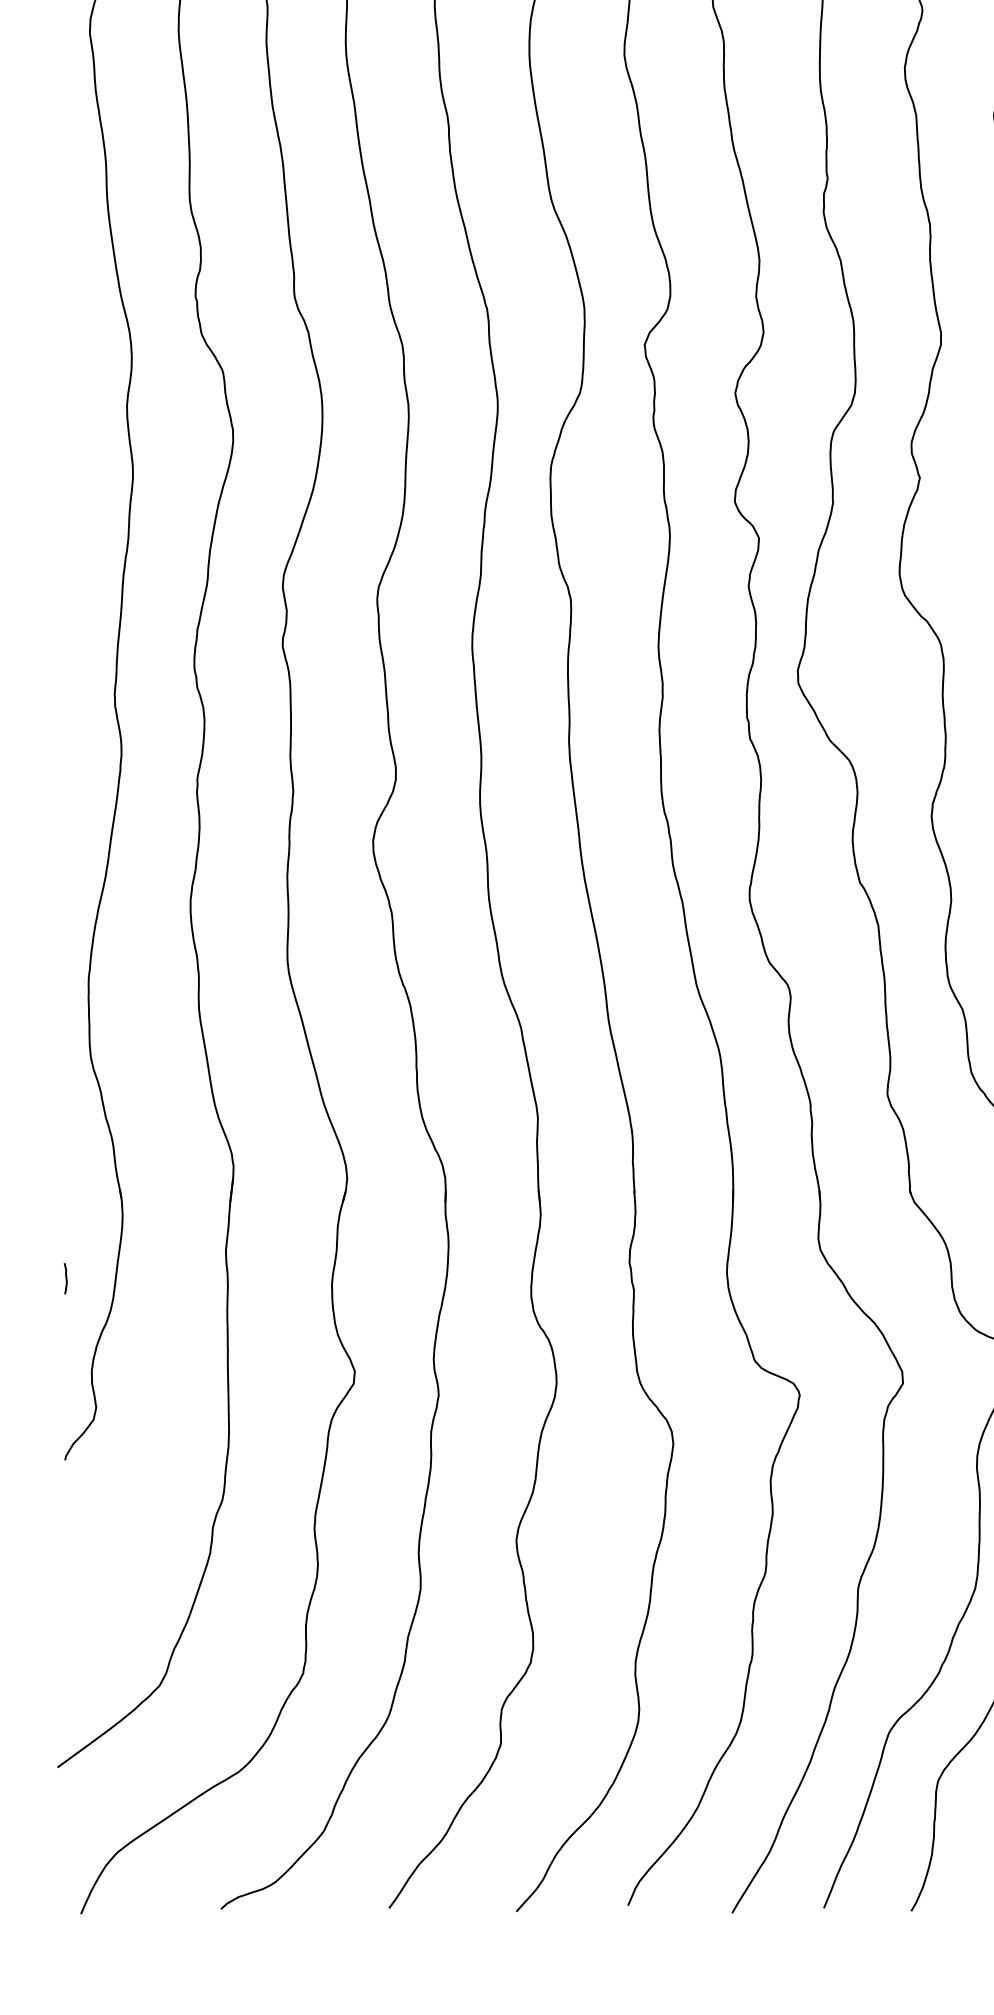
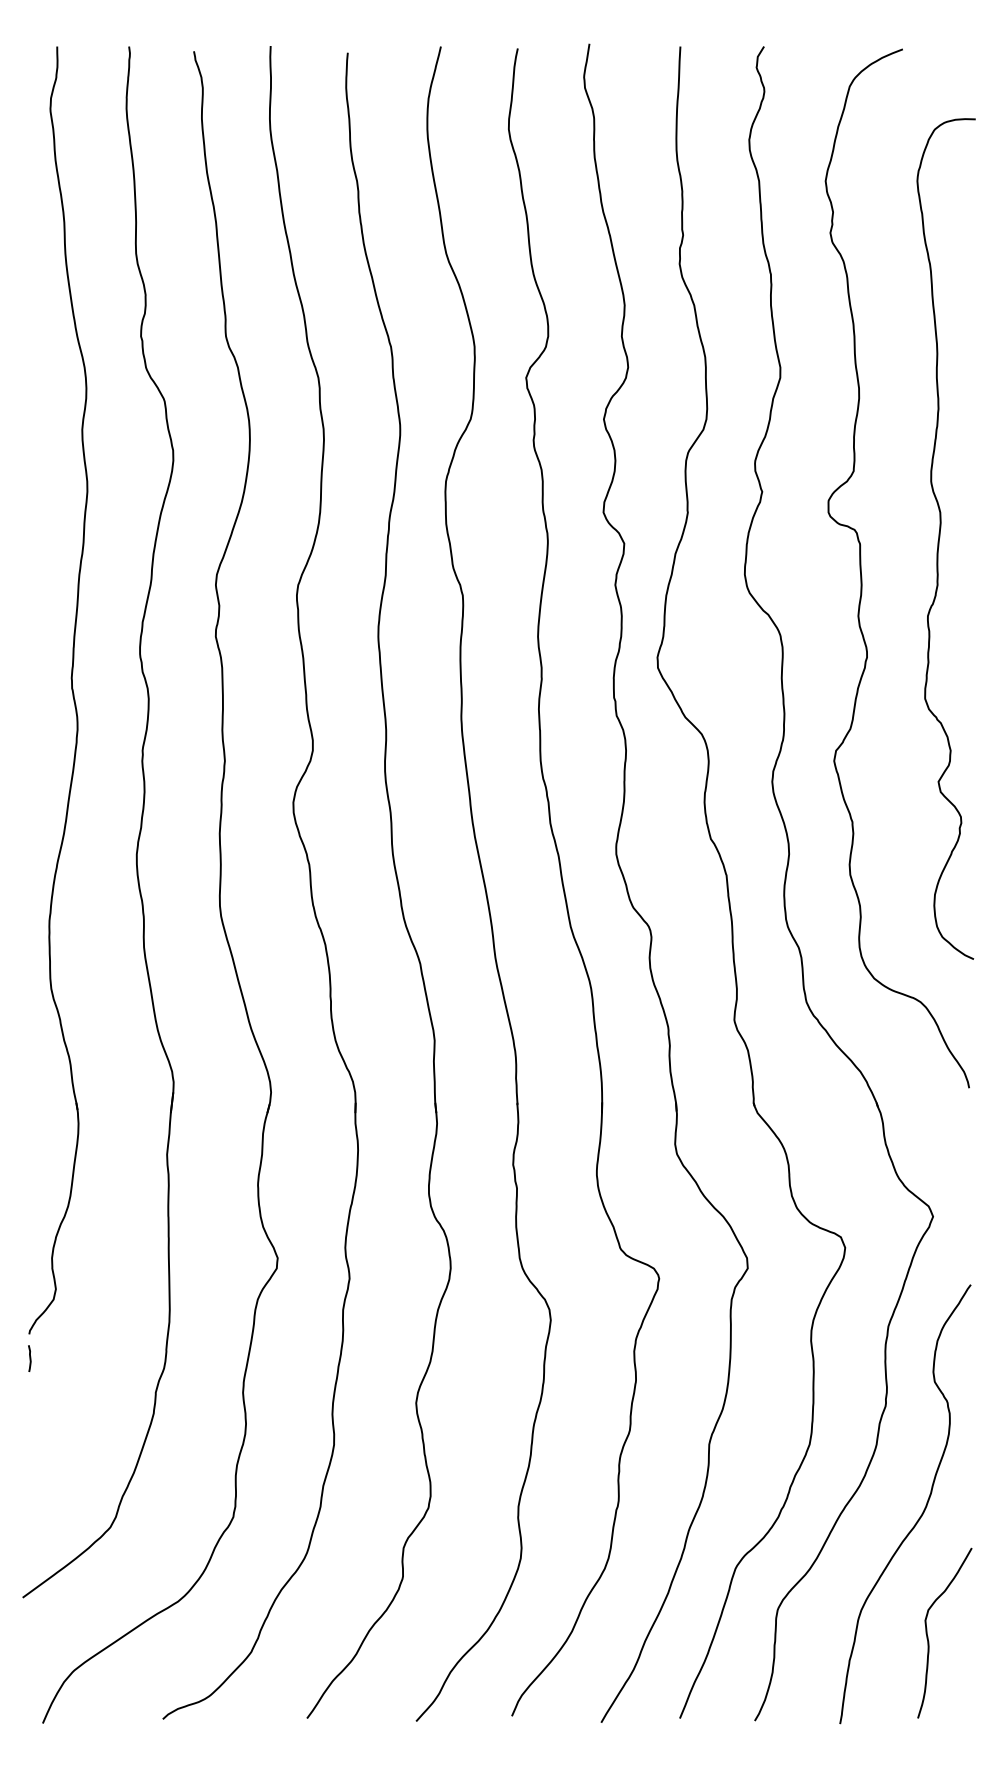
line: (65, 1278) -> (29, 1358), moved

